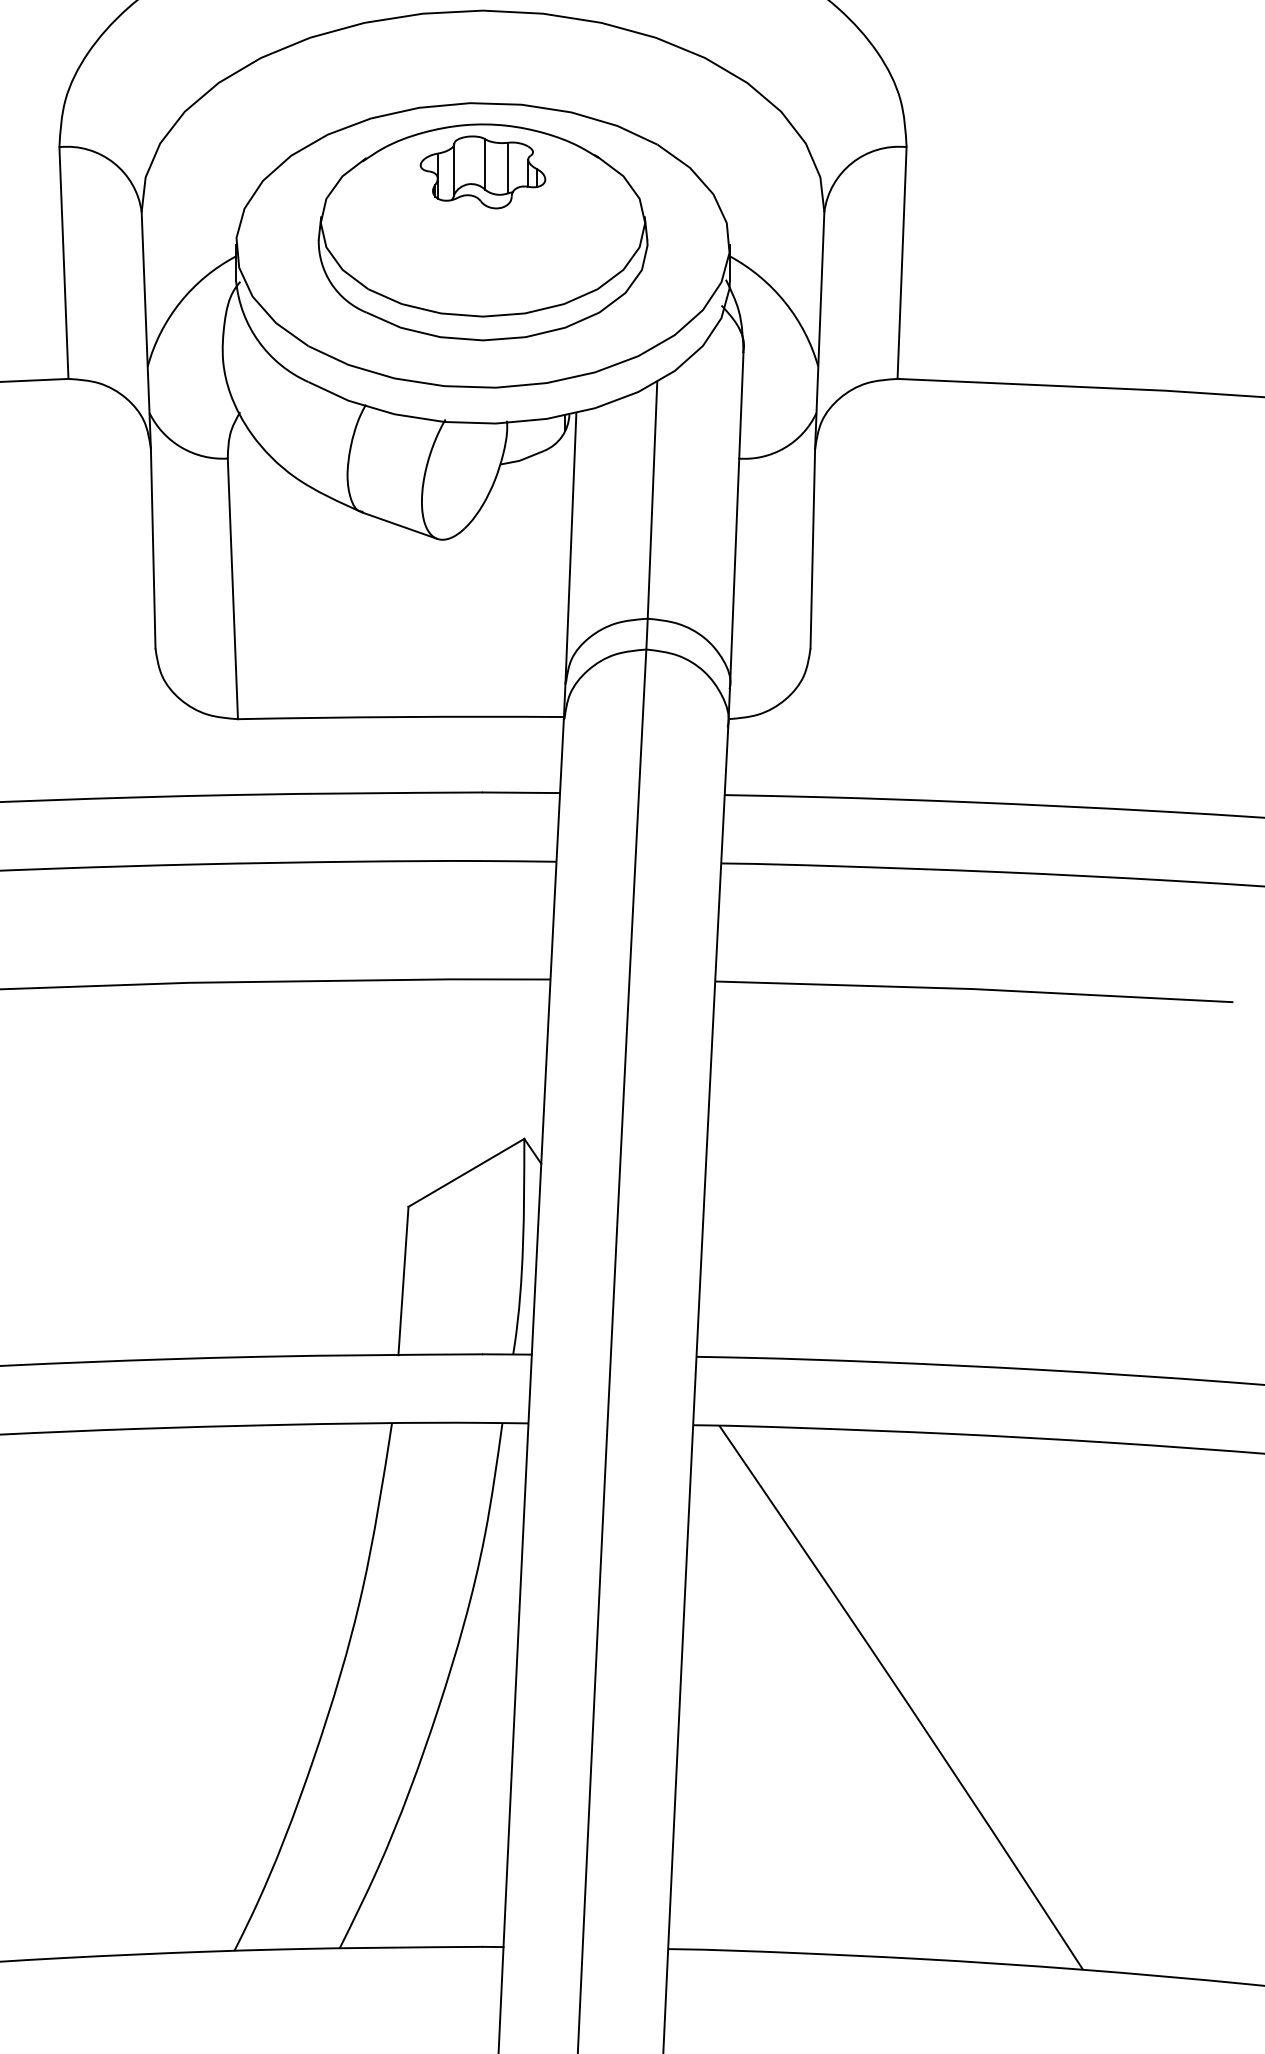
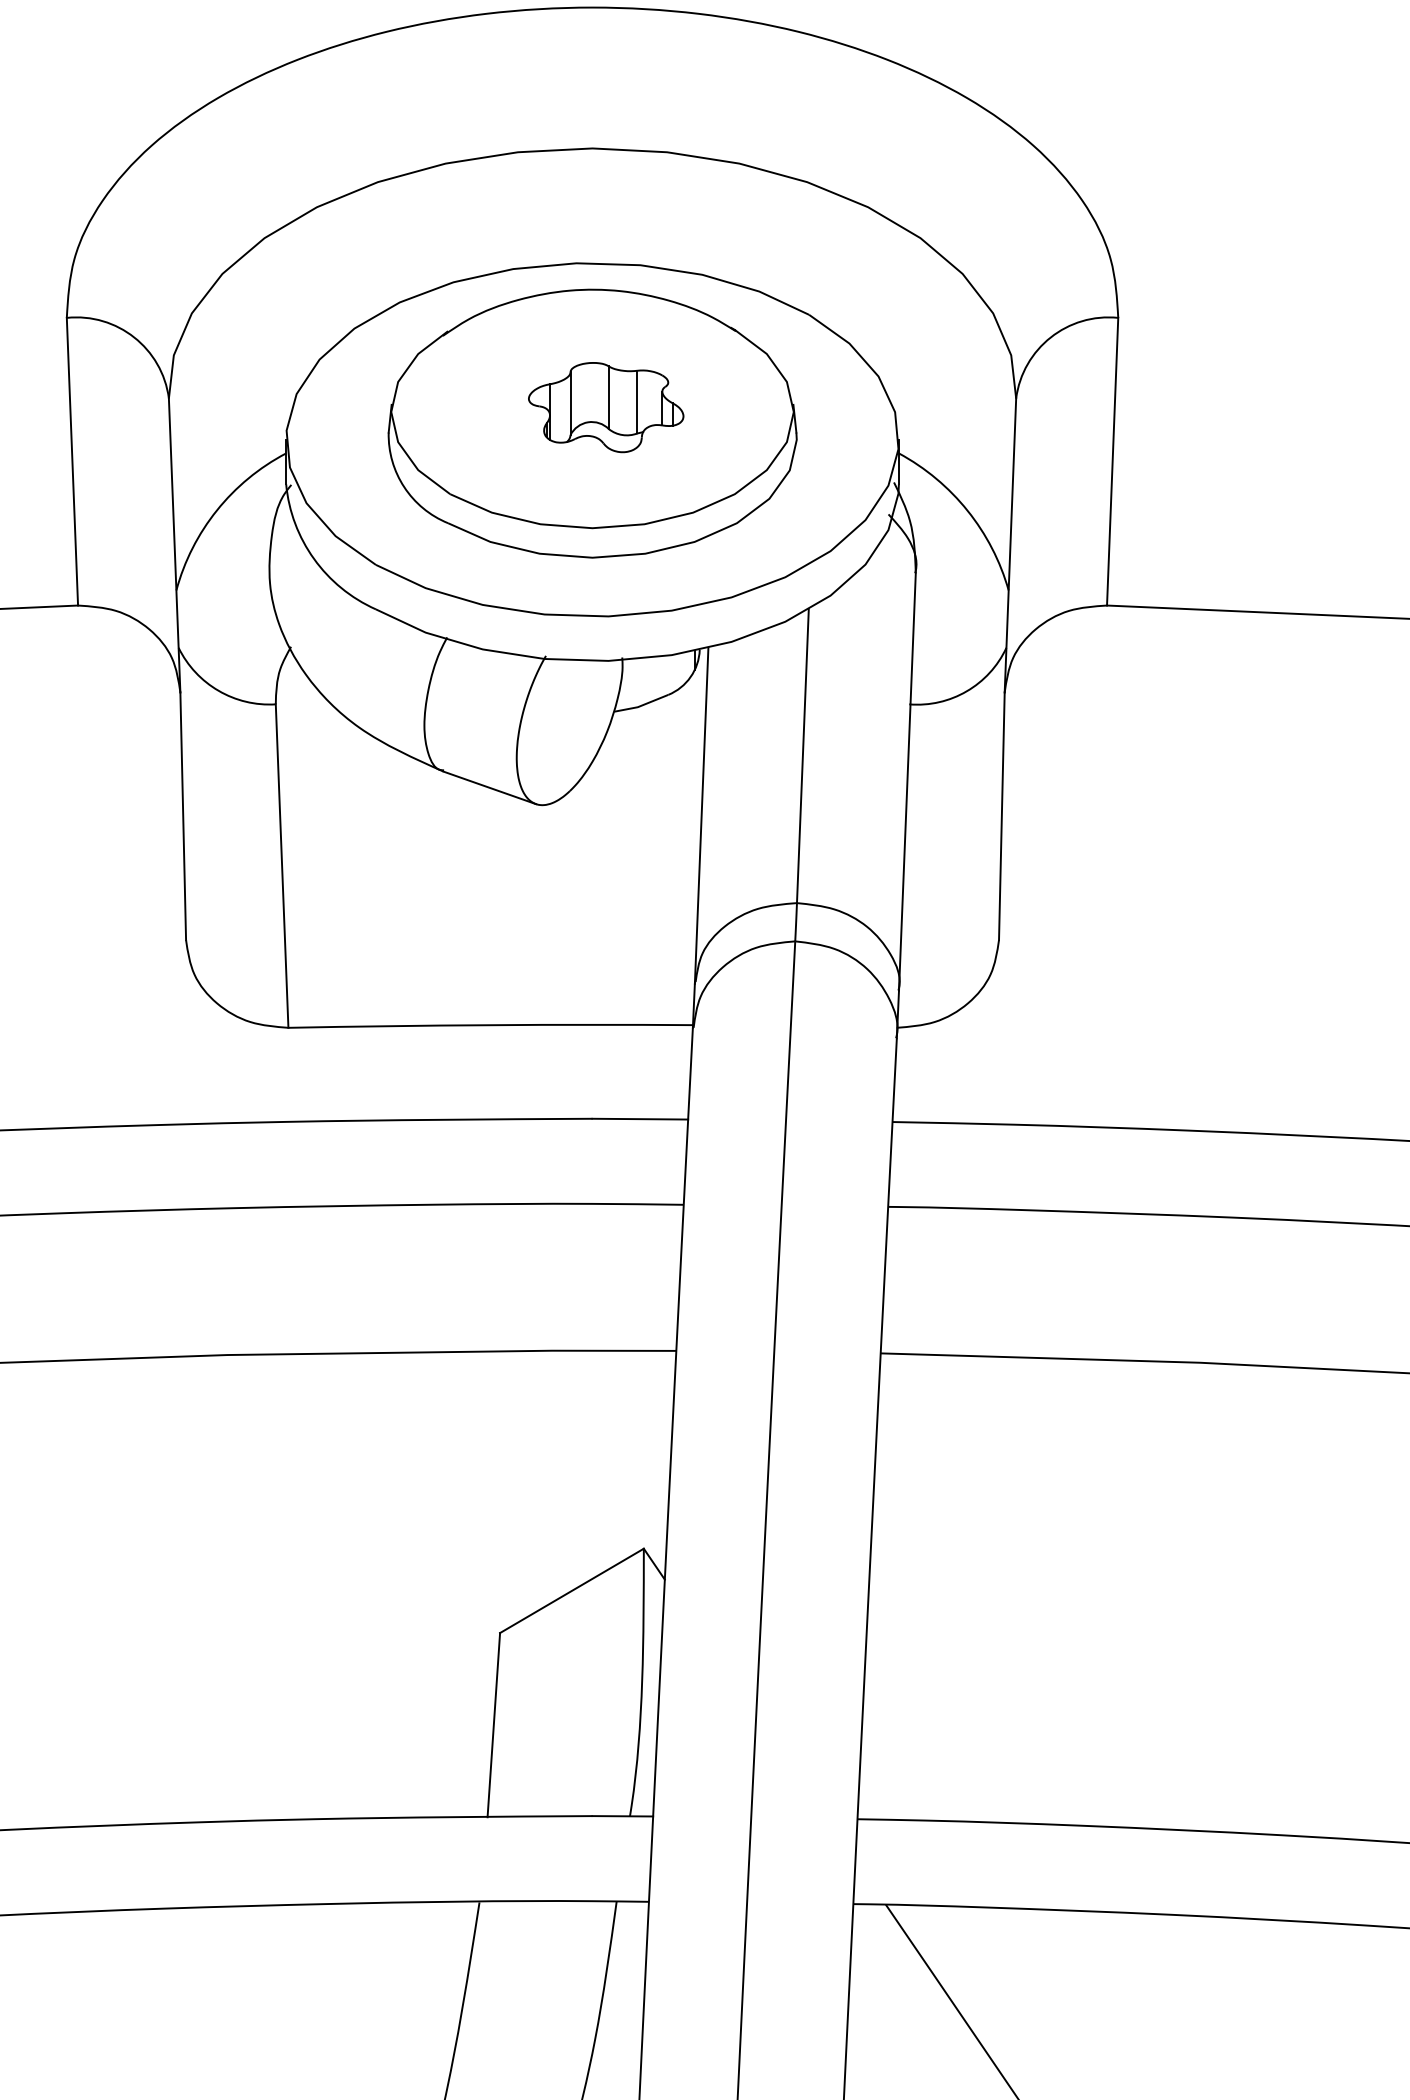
part: (482, 172) -> (605, 407), moved

